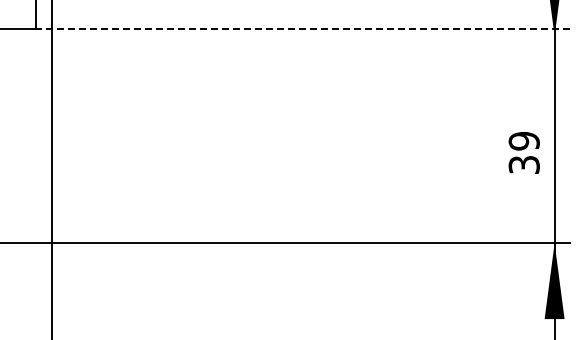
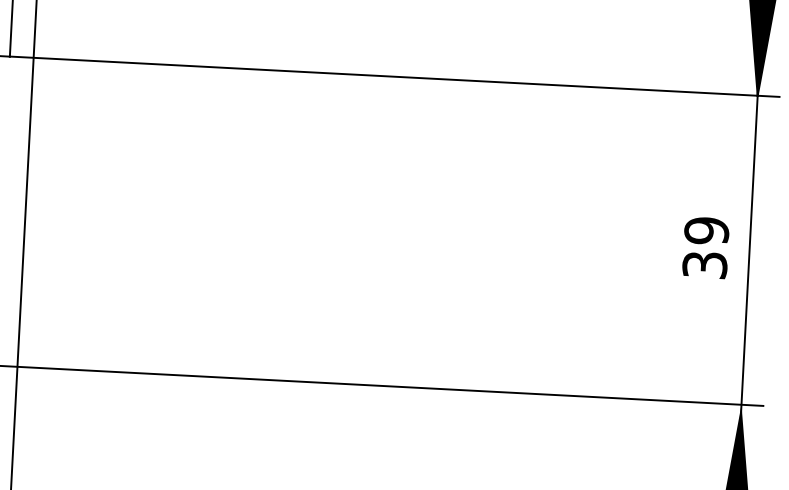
line: (302, 28) -> (394, 76), dashed -> solid
text: (523, 152) -> (704, 247), moved

